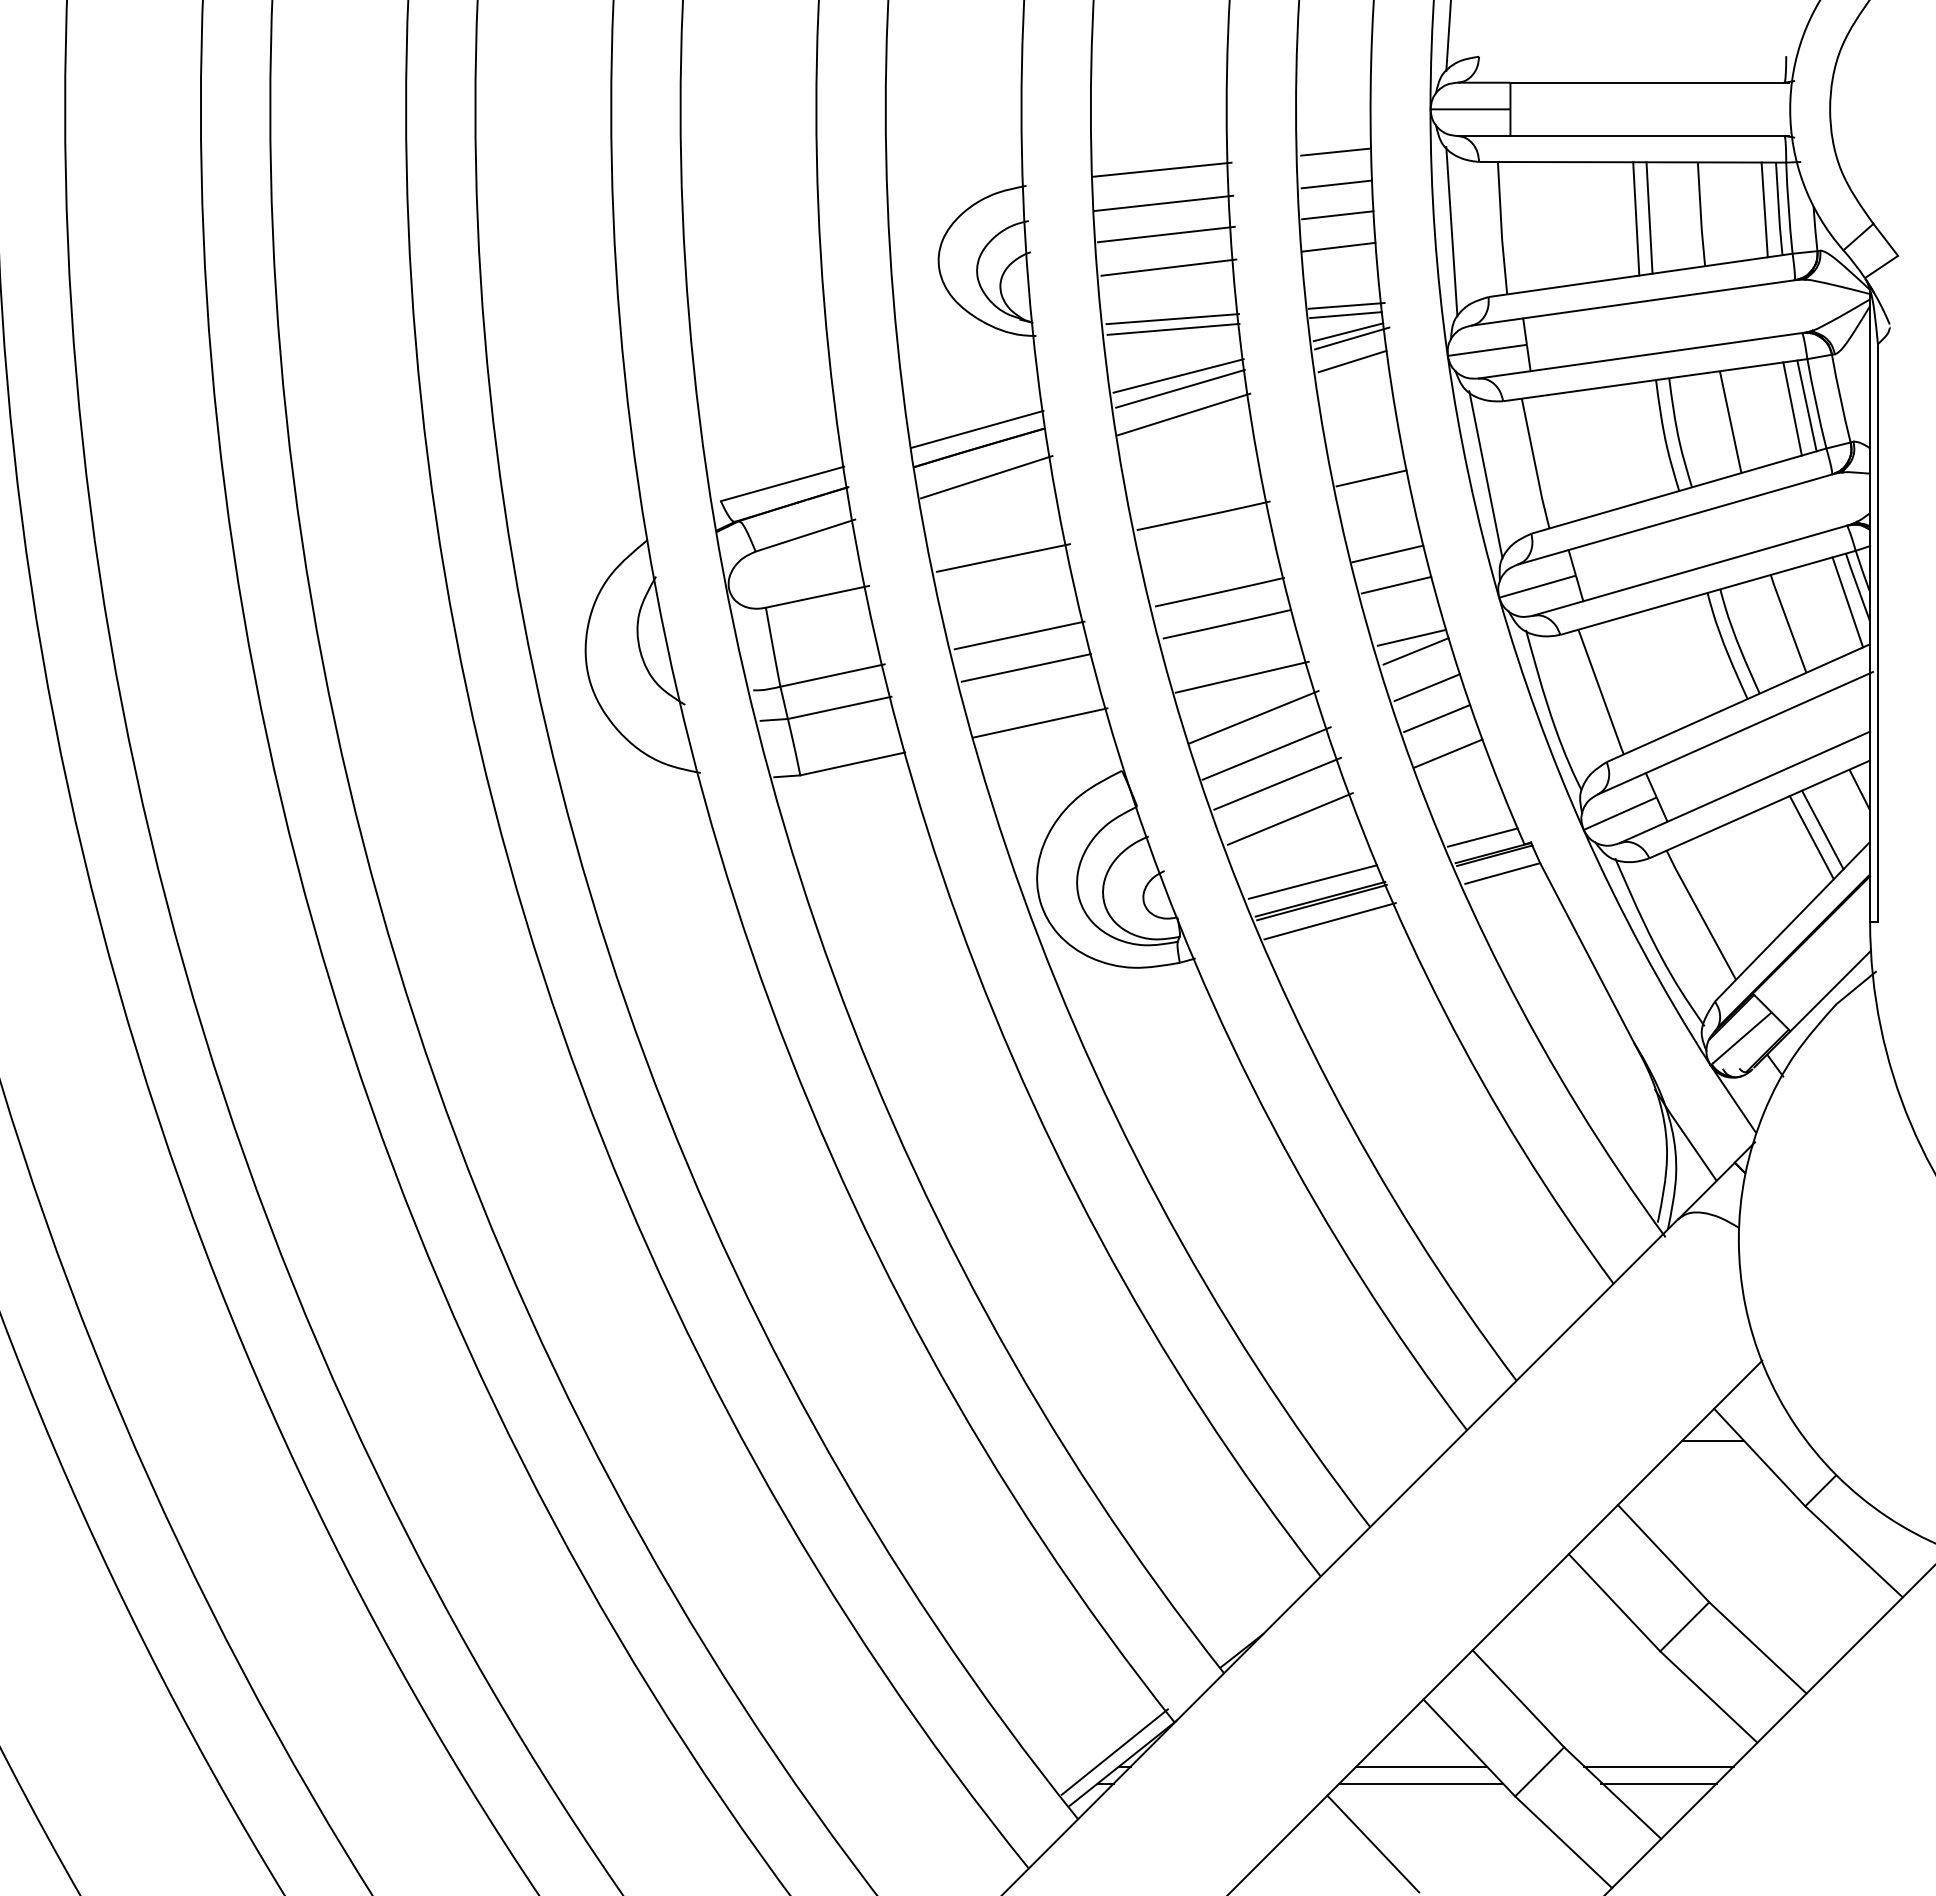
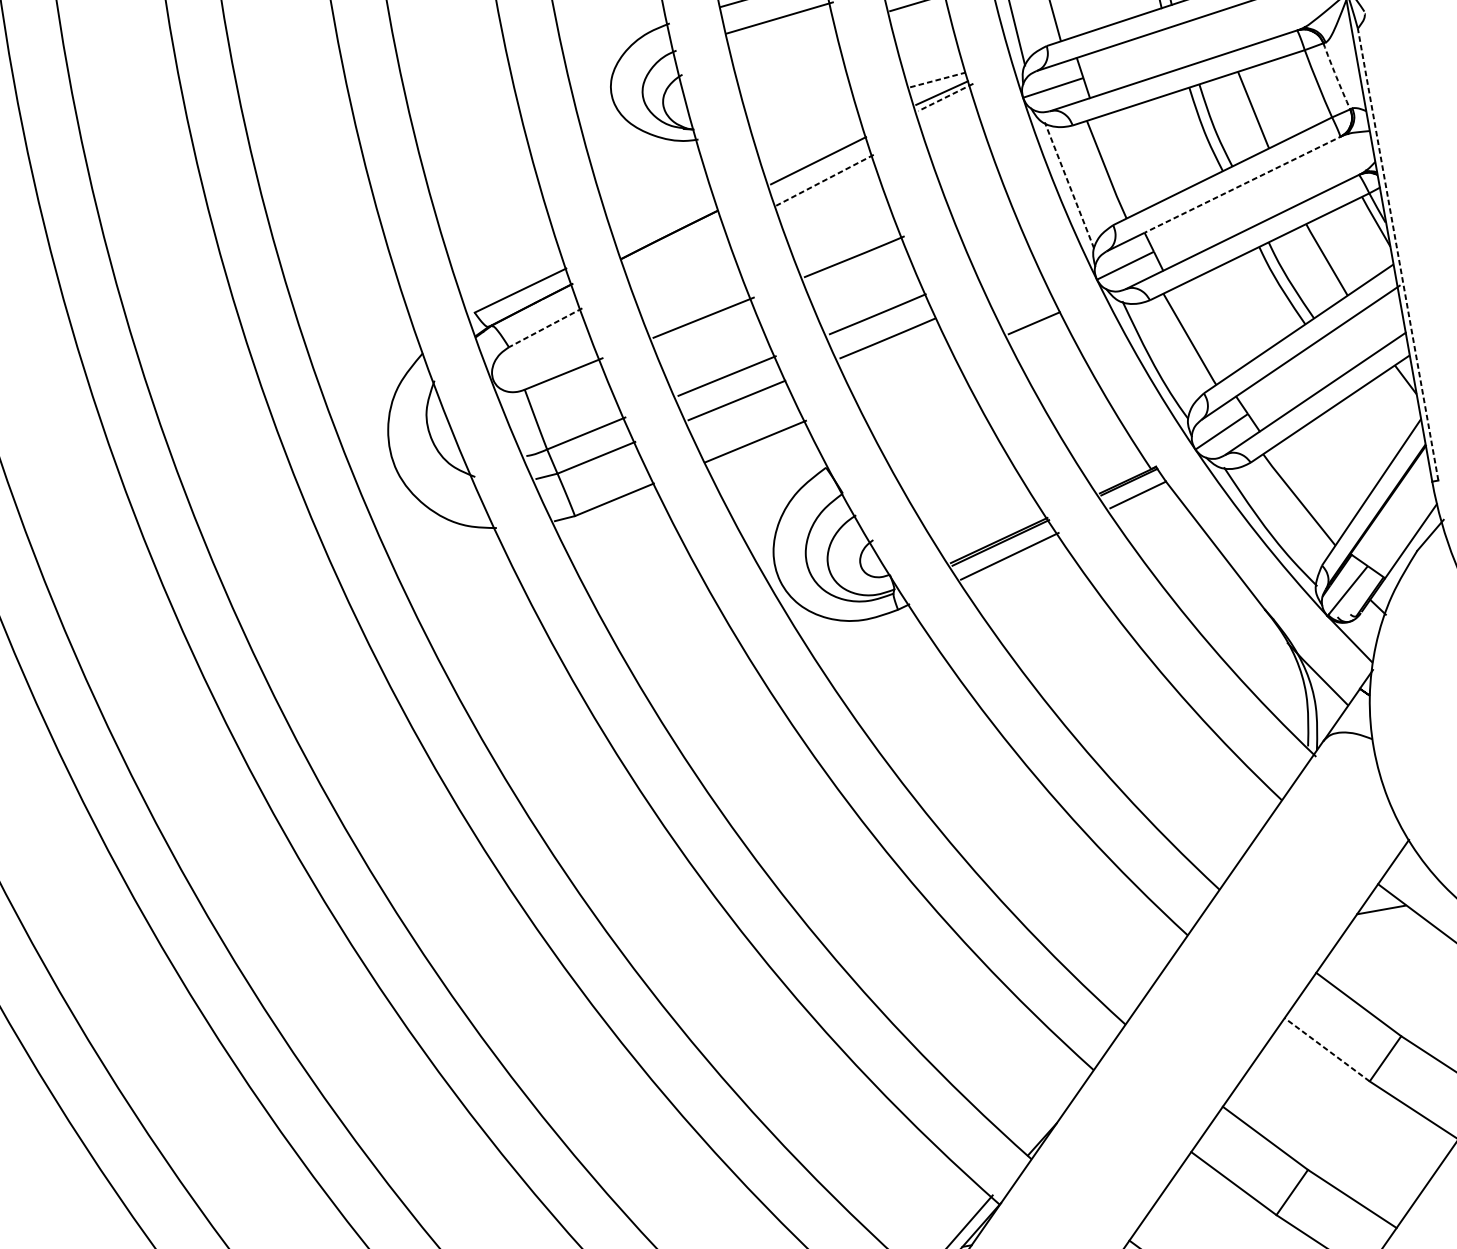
line: (1166, 234) -> (786, 41), removed
line: (1338, 246) -> (922, 27), removed
line: (1168, 267) -> (792, 67), removed
line: (1346, 305) -> (936, 72), removed
line: (1345, 315) -> (937, 80), solid -> dashed
line: (1172, 319) -> (802, 107), removed
line: (1173, 328) -> (804, 114), removed
line: (1352, 338) -> (946, 97), solid -> dashed
line: (1352, 361) -> (949, 115), removed
line: (1178, 375) -> (815, 150), removed
arc: (1840, 398) -> (1336, 76), solid -> dashed
line: (1806, 405) -> (1310, 86), removed
line: (1792, 408) -> (1300, 90), removed
line: (1183, 414) -> (824, 180), solid -> dashed
line: (977, 428) -> (665, 220), removed
line: (1485, 474) -> (1069, 185), solid -> dashed
line: (986, 477) -> (679, 257), removed
line: (1371, 478) -> (980, 204), removed
line: (1702, 511) -> (1243, 183), solid -> dashed
line: (804, 535) -> (544, 327), solid -> dashed
line: (1387, 553) -> (1003, 260), removed
line: (1396, 584) -> (1014, 283), removed
line: (1847, 602) -> (1370, 234), removed
line: (1877, 633) -> (1397, 255), solid -> dashed
line: (1415, 651) -> (1038, 333), removed
line: (1241, 676) -> (906, 377), removed
line: (1426, 687) -> (1052, 360), removed
line: (1253, 717) -> (921, 407), removed
line: (1437, 718) -> (1065, 382), removed
line: (1266, 753) -> (936, 434), removed
line: (1448, 753) -> (1079, 408), removed
line: (1277, 783) -> (949, 455), removed
line: (1289, 818) -> (963, 481), removed
line: (1822, 829) -> (1382, 415), removed
line: (1482, 837) -> (1117, 469), removed
line: (1811, 837) -> (1374, 423), removed
line: (1312, 881) -> (990, 527), removed
line: (1614, 1602) -> (1327, 1049), solid -> dashed
line: (1420, 1766) -> (1198, 1204), removed
line: (1658, 1766) -> (1384, 1171), removed
line: (1420, 1783) -> (1200, 1218), removed
line: (1658, 1783) -> (1386, 1185), removed

